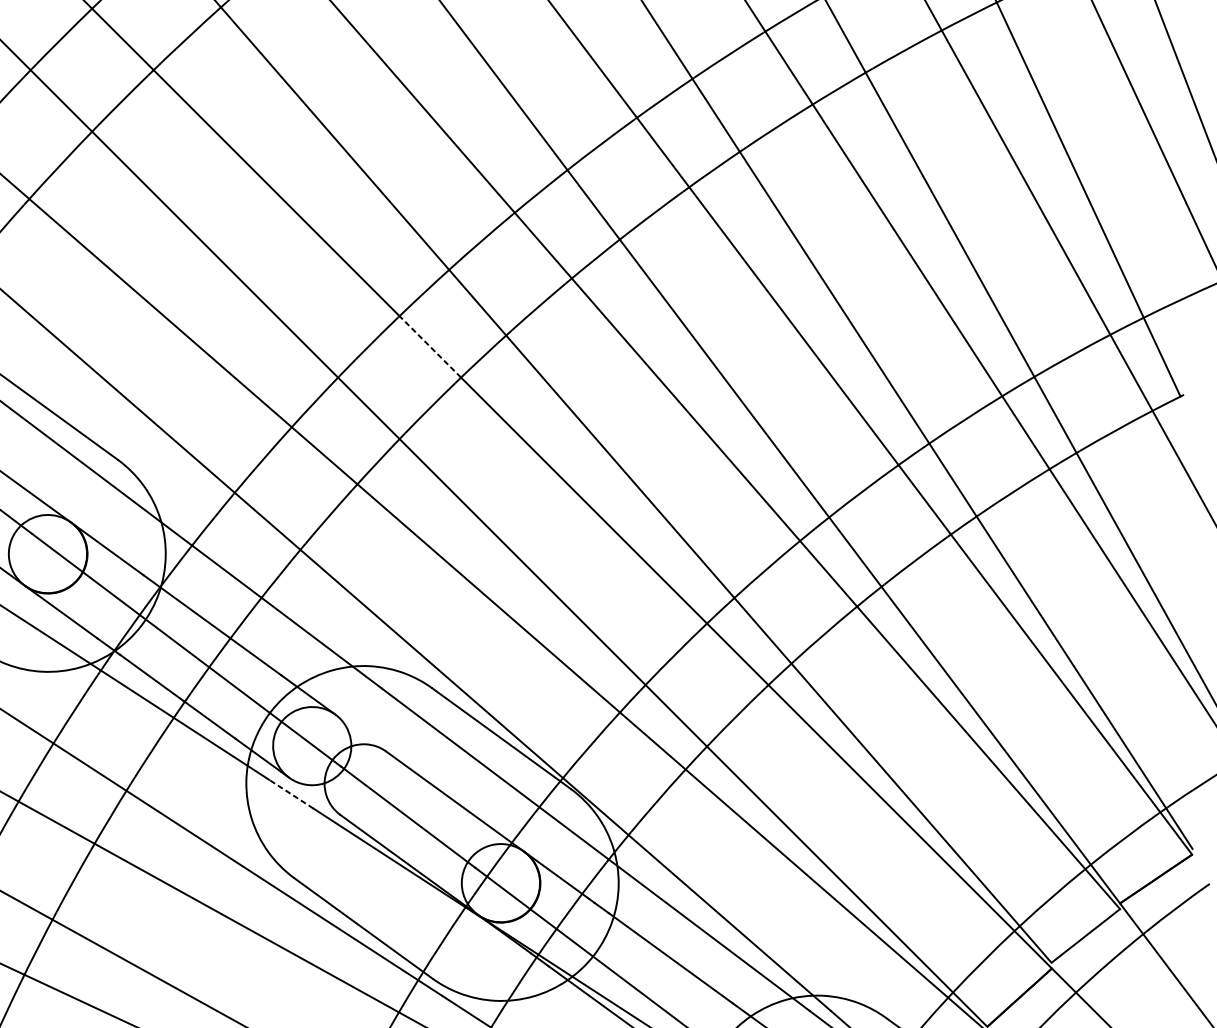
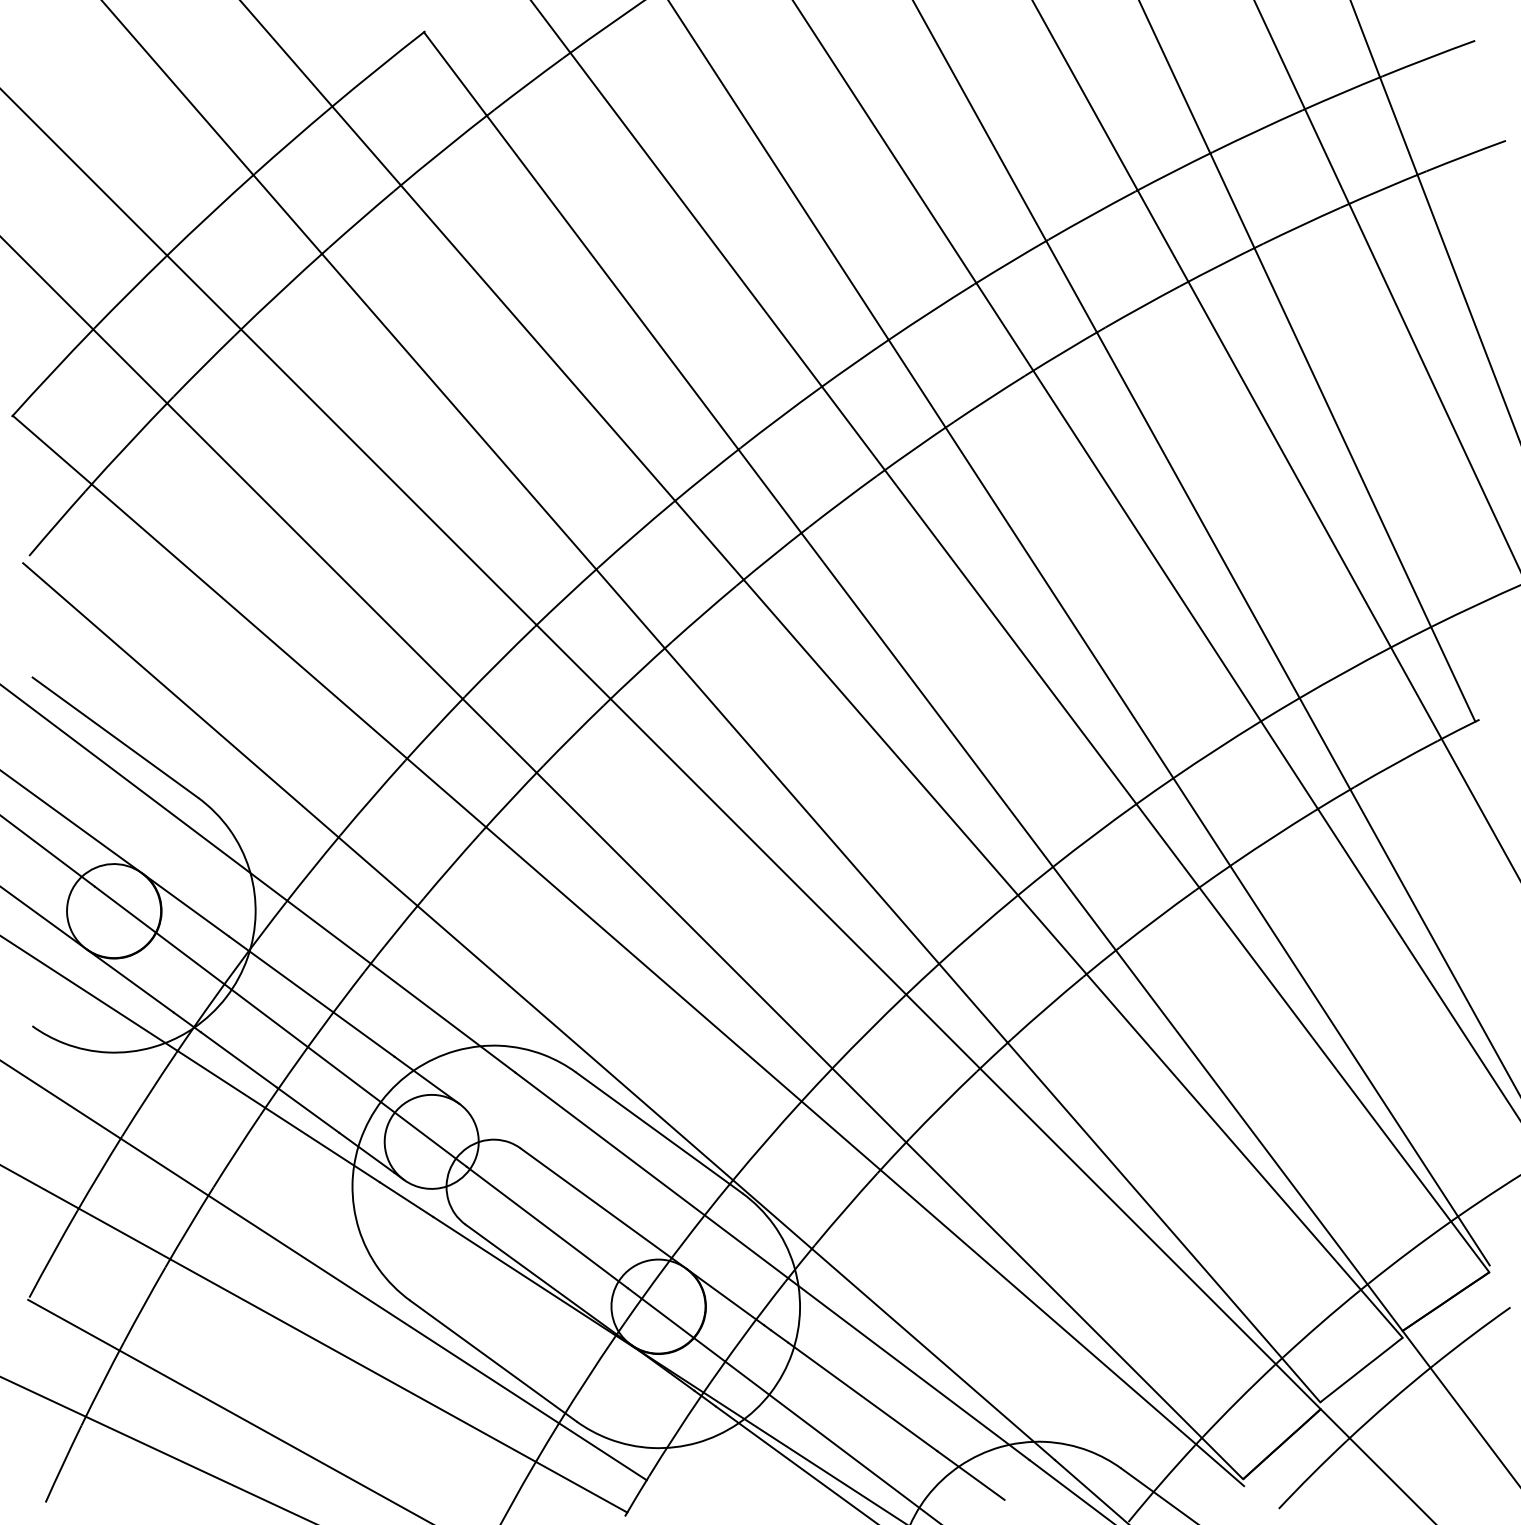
line: (430, 346) -> (573, 661), dashed -> solid
line: (291, 794) -> (406, 1199), dashed -> solid

